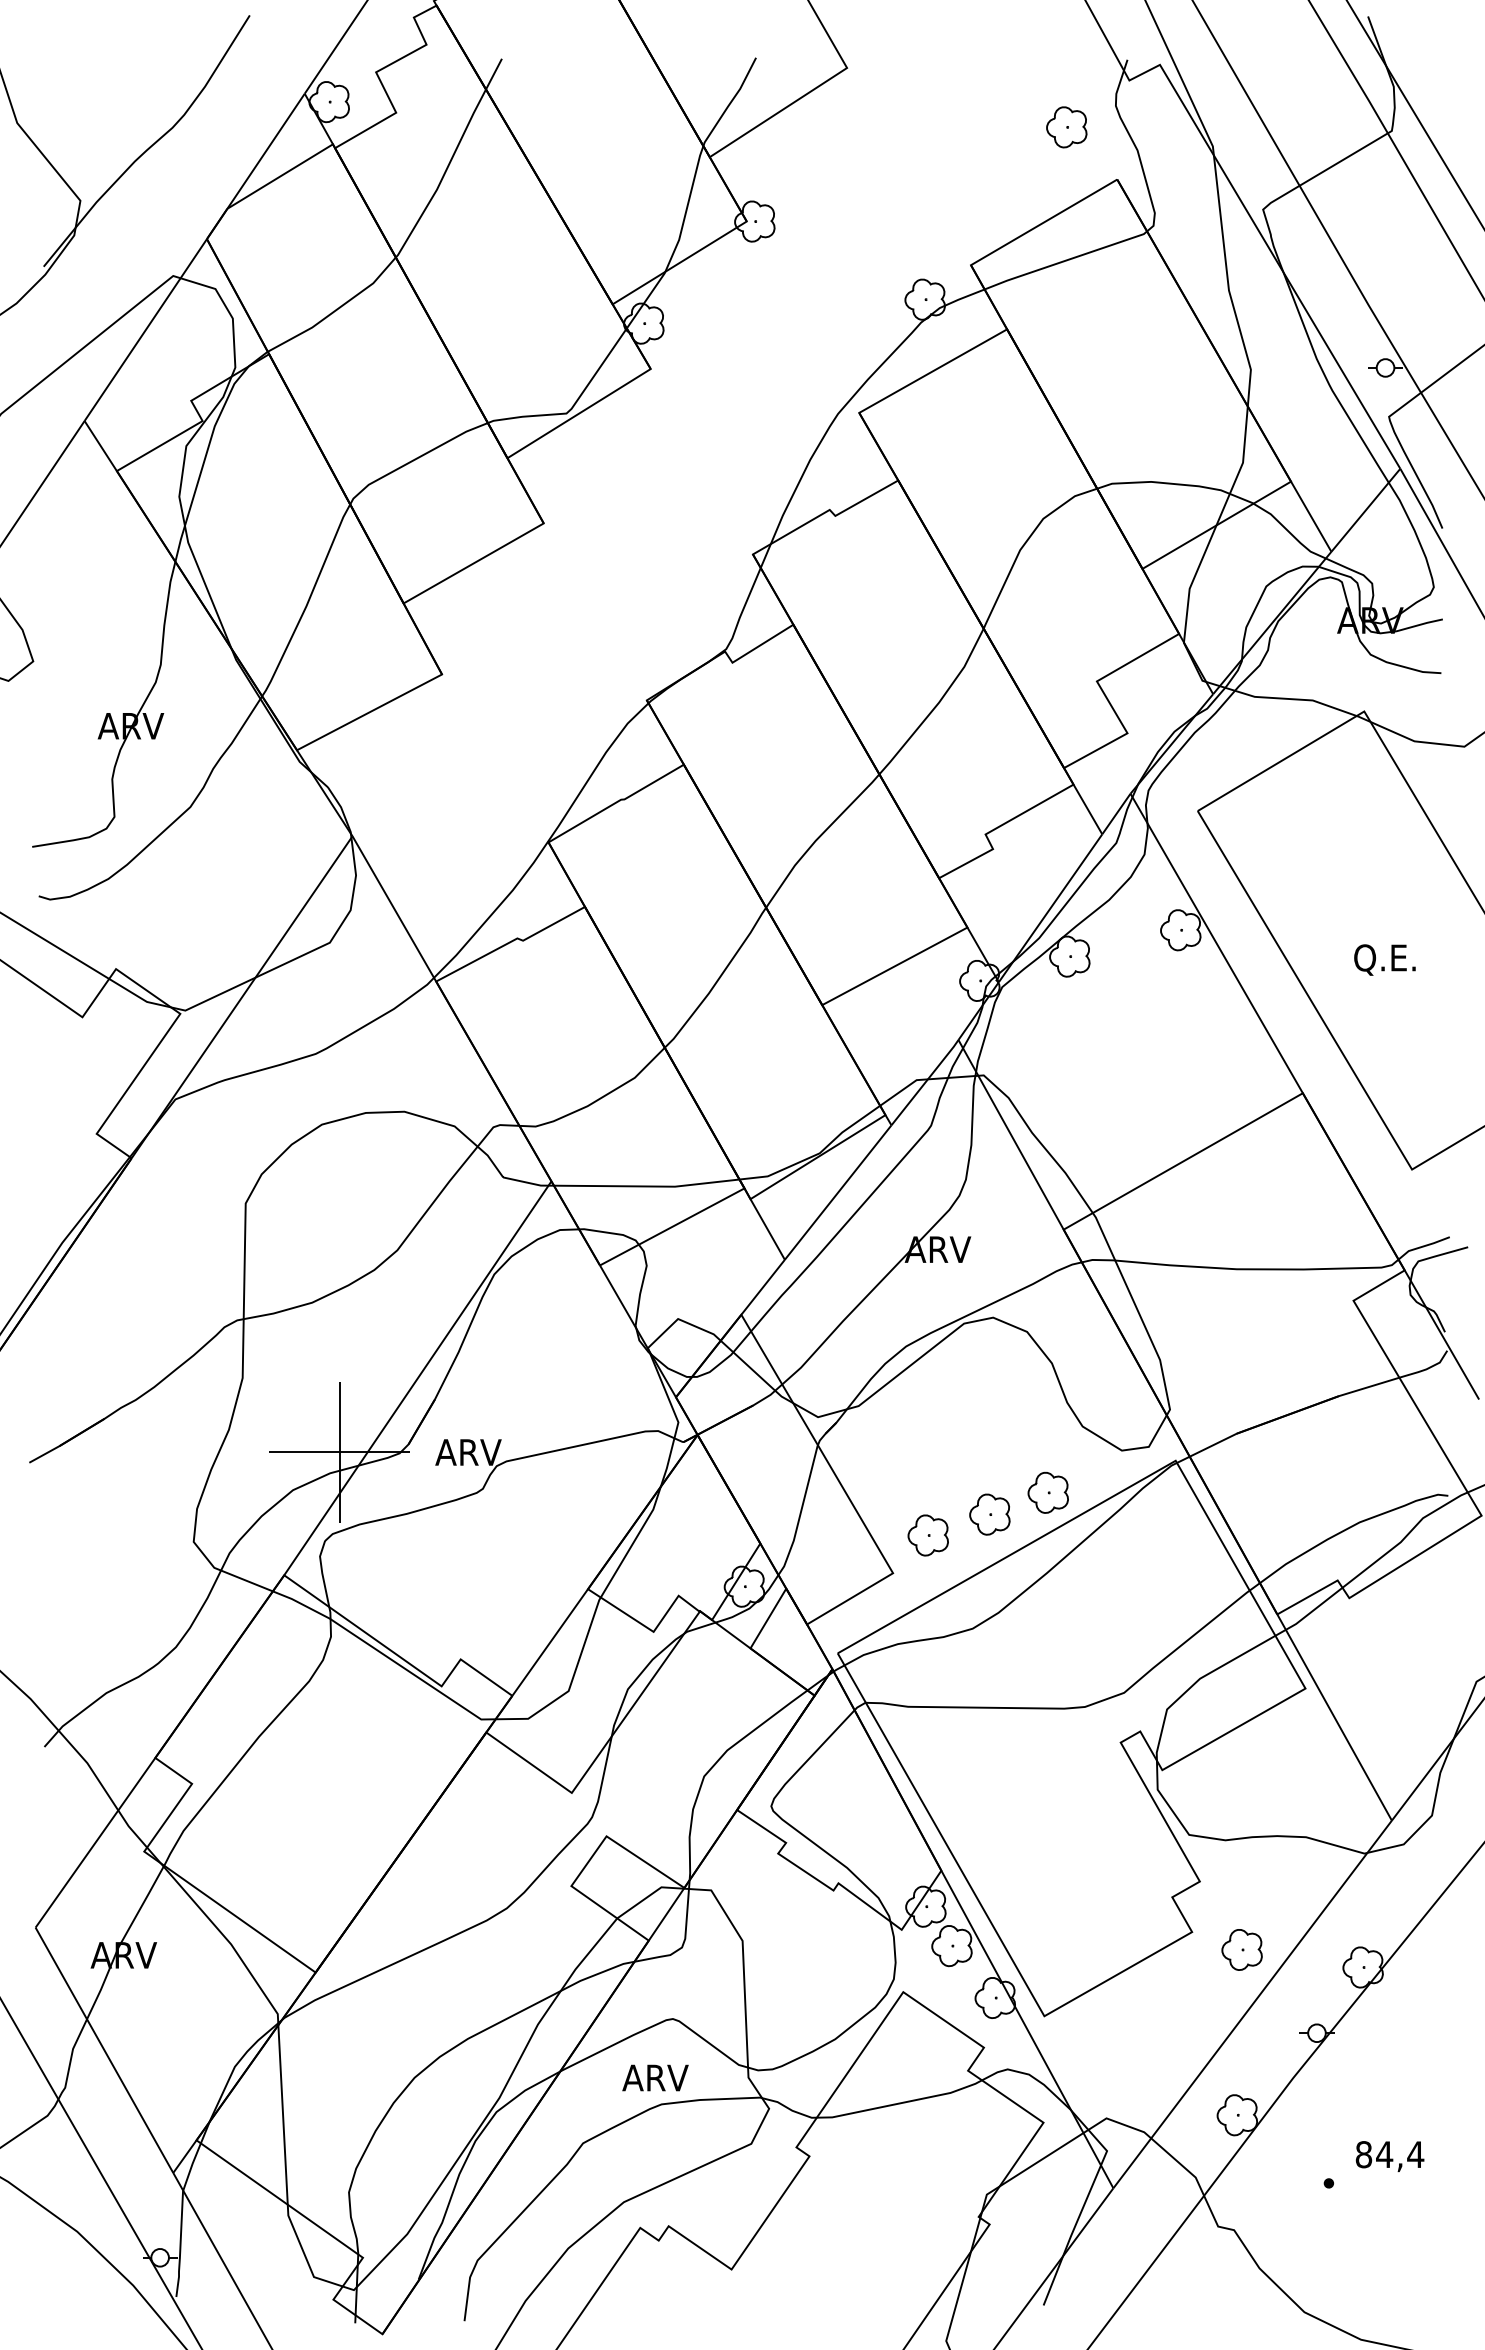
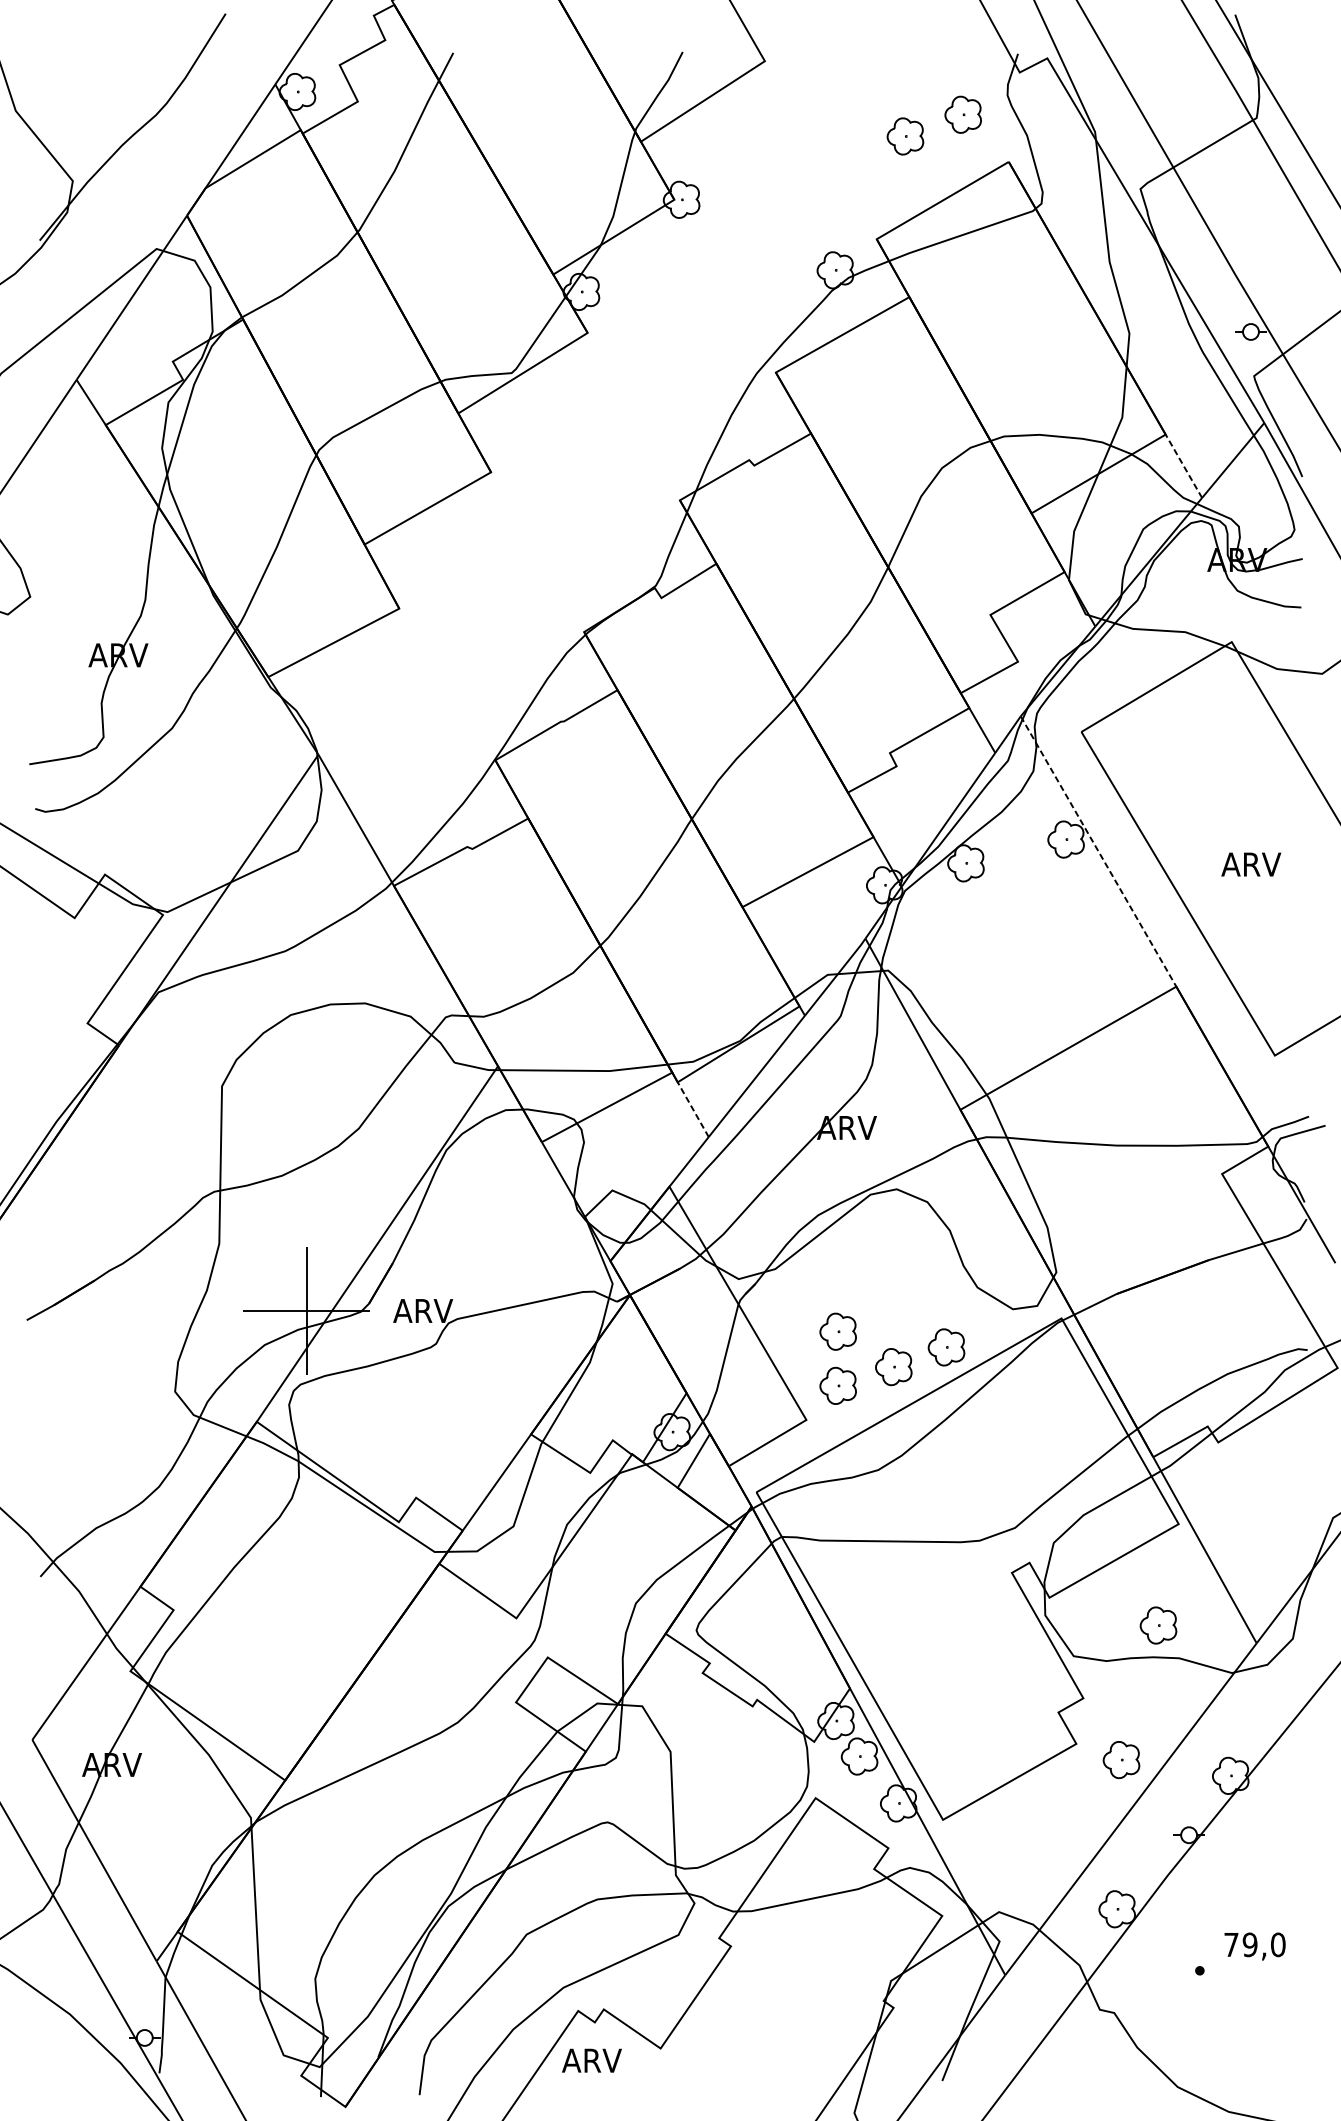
part: (1002, 151) -> (905, 136), added
line: (1310, 516) -> (1183, 466), solid -> dashed
line: (1216, 943) -> (1098, 851), solid -> dashed
text: (1385, 959) -> (1250, 865), Q.E. -> ARV
line: (767, 1229) -> (693, 1109), solid -> dashed
part: (927, 1475) -> (837, 1331), added
part: (1282, 1800) -> (1157, 1625), added
text: (655, 2077) -> (591, 2060), moved
text: (1389, 2154) -> (1254, 1944), 84,4 -> 79,0

